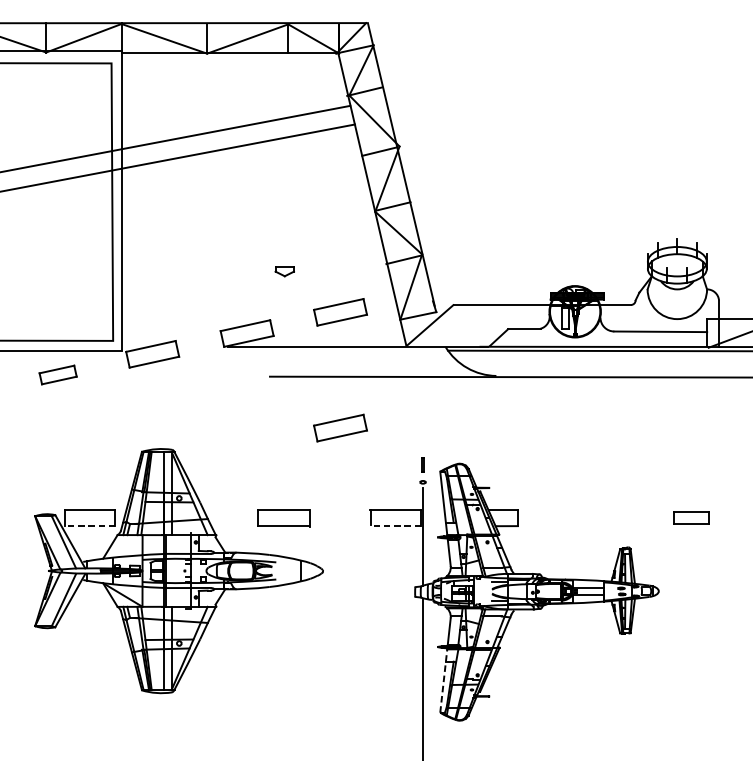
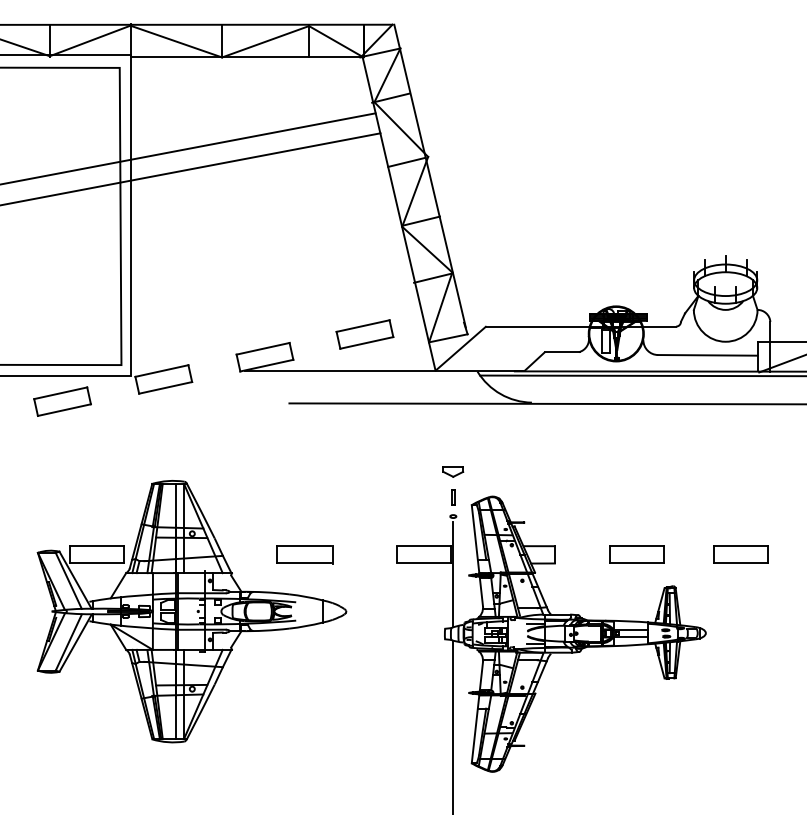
part: (284, 271) -> (453, 471), moved
part: (58, 374) -> (62, 401), size x1.43
part: (340, 428) -> (364, 458), removed
part: (594, 517) -> (636, 554), added
part: (691, 517) -> (740, 554), size x1.43
line: (89, 526) -> (96, 563), dashed -> solid
line: (395, 526) -> (423, 563), dashed -> solid
line: (443, 680) -> (475, 728), dashed -> solid

